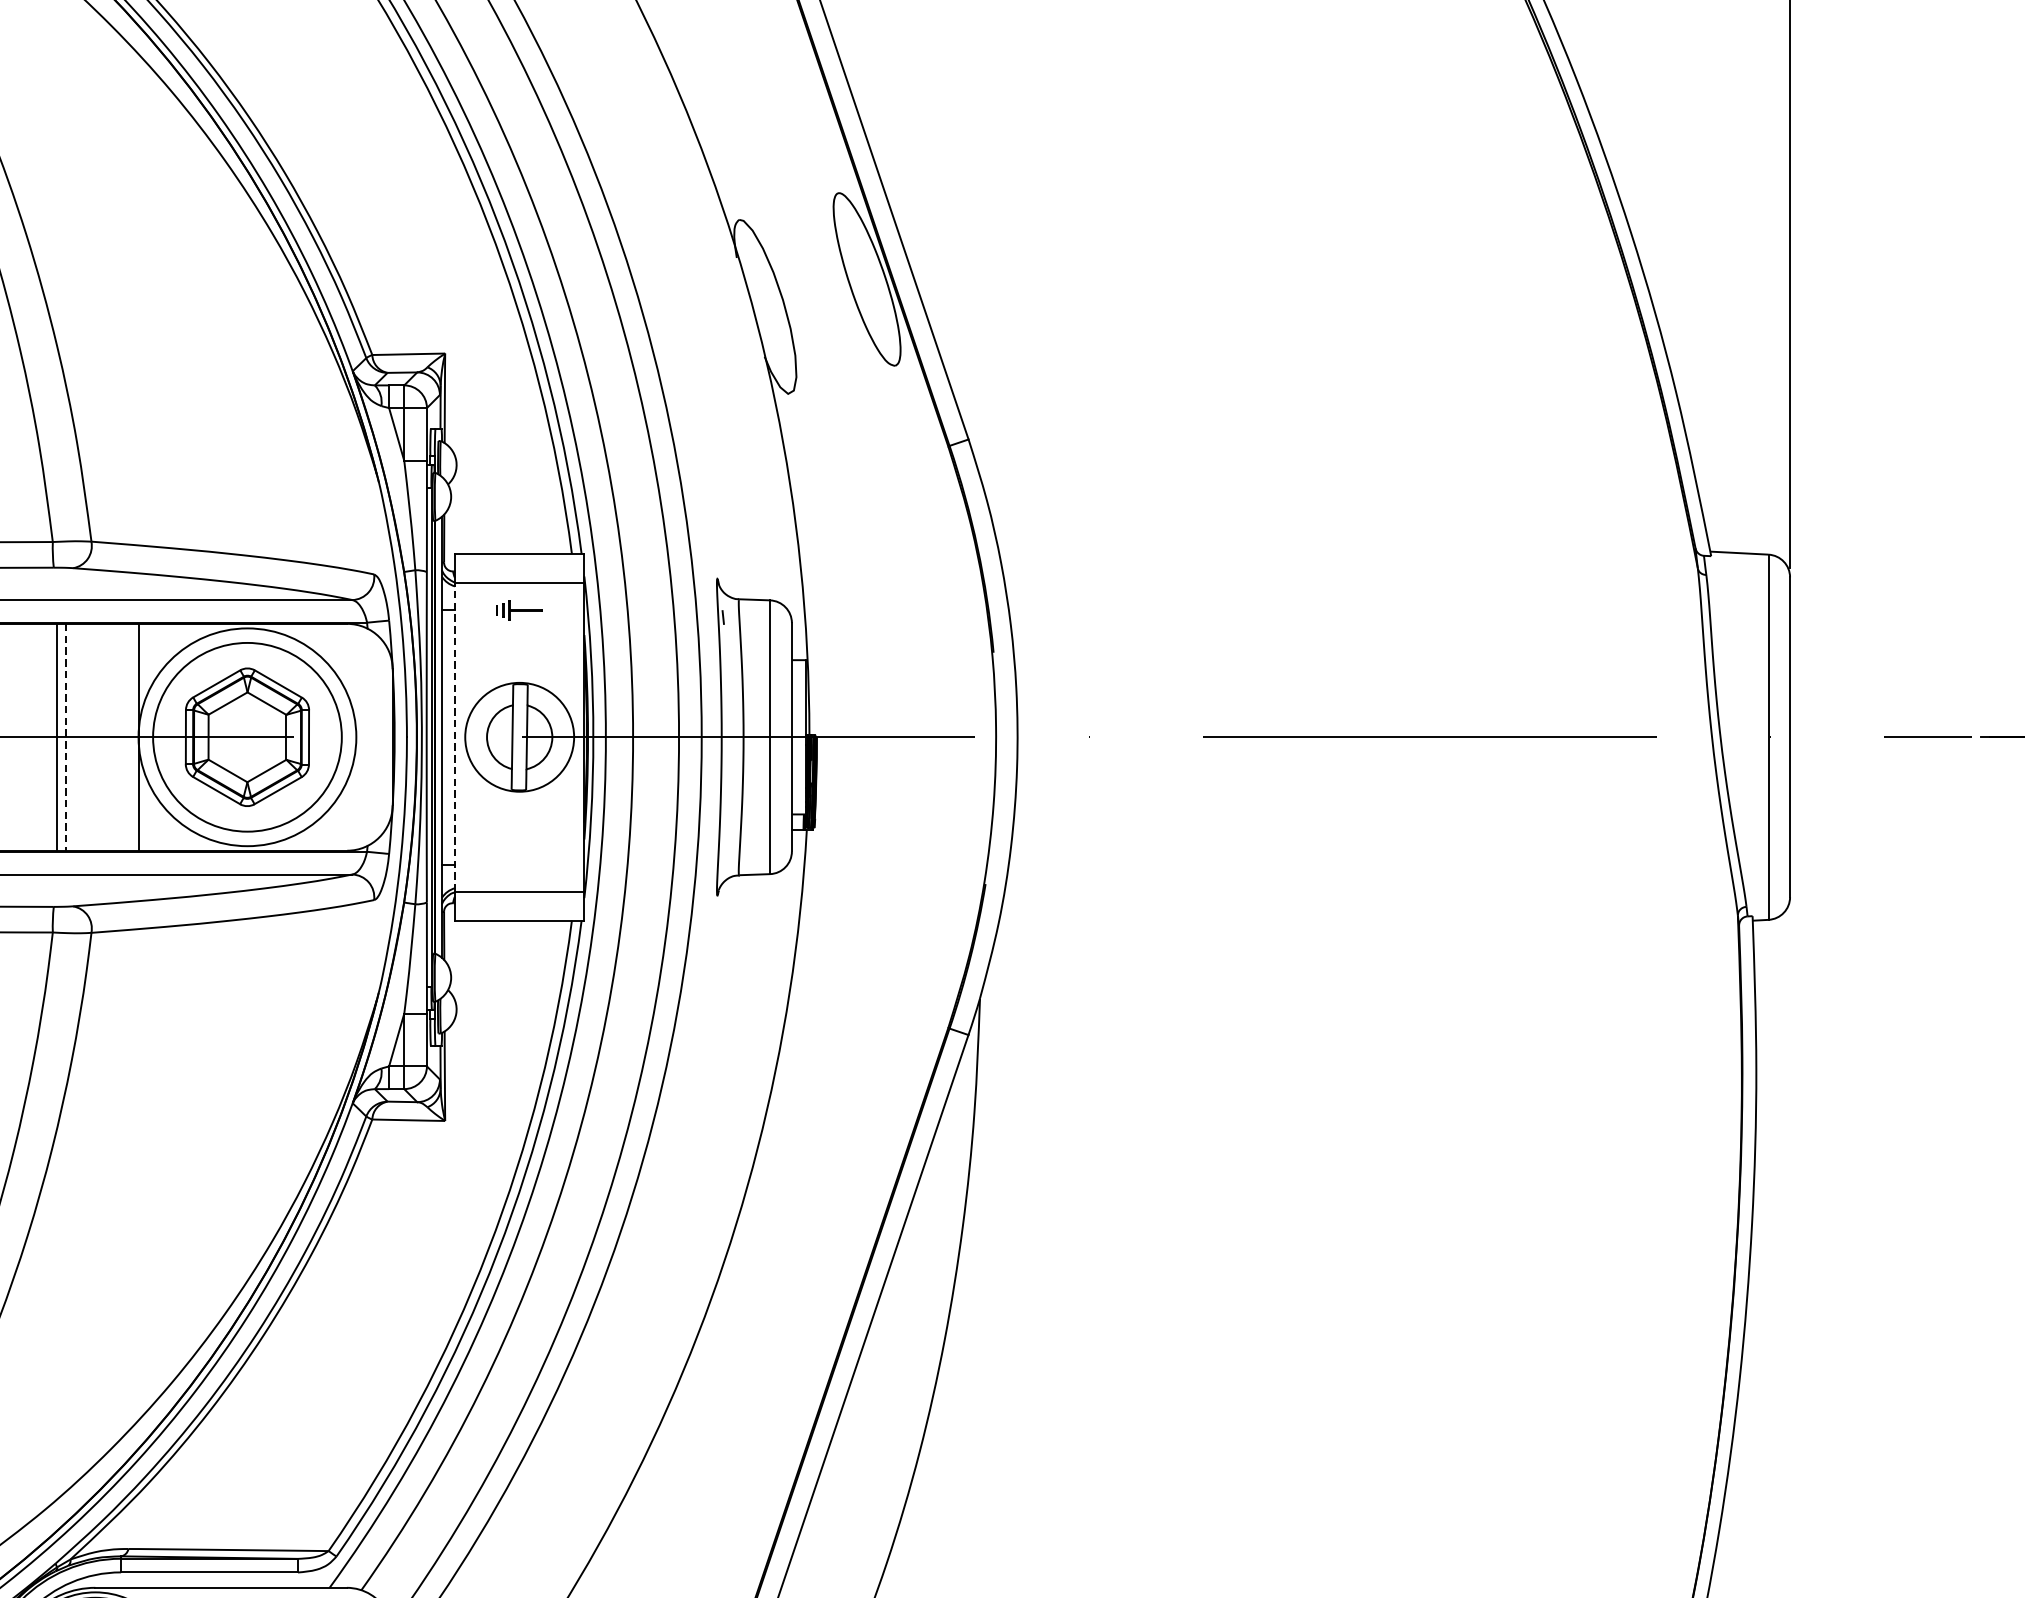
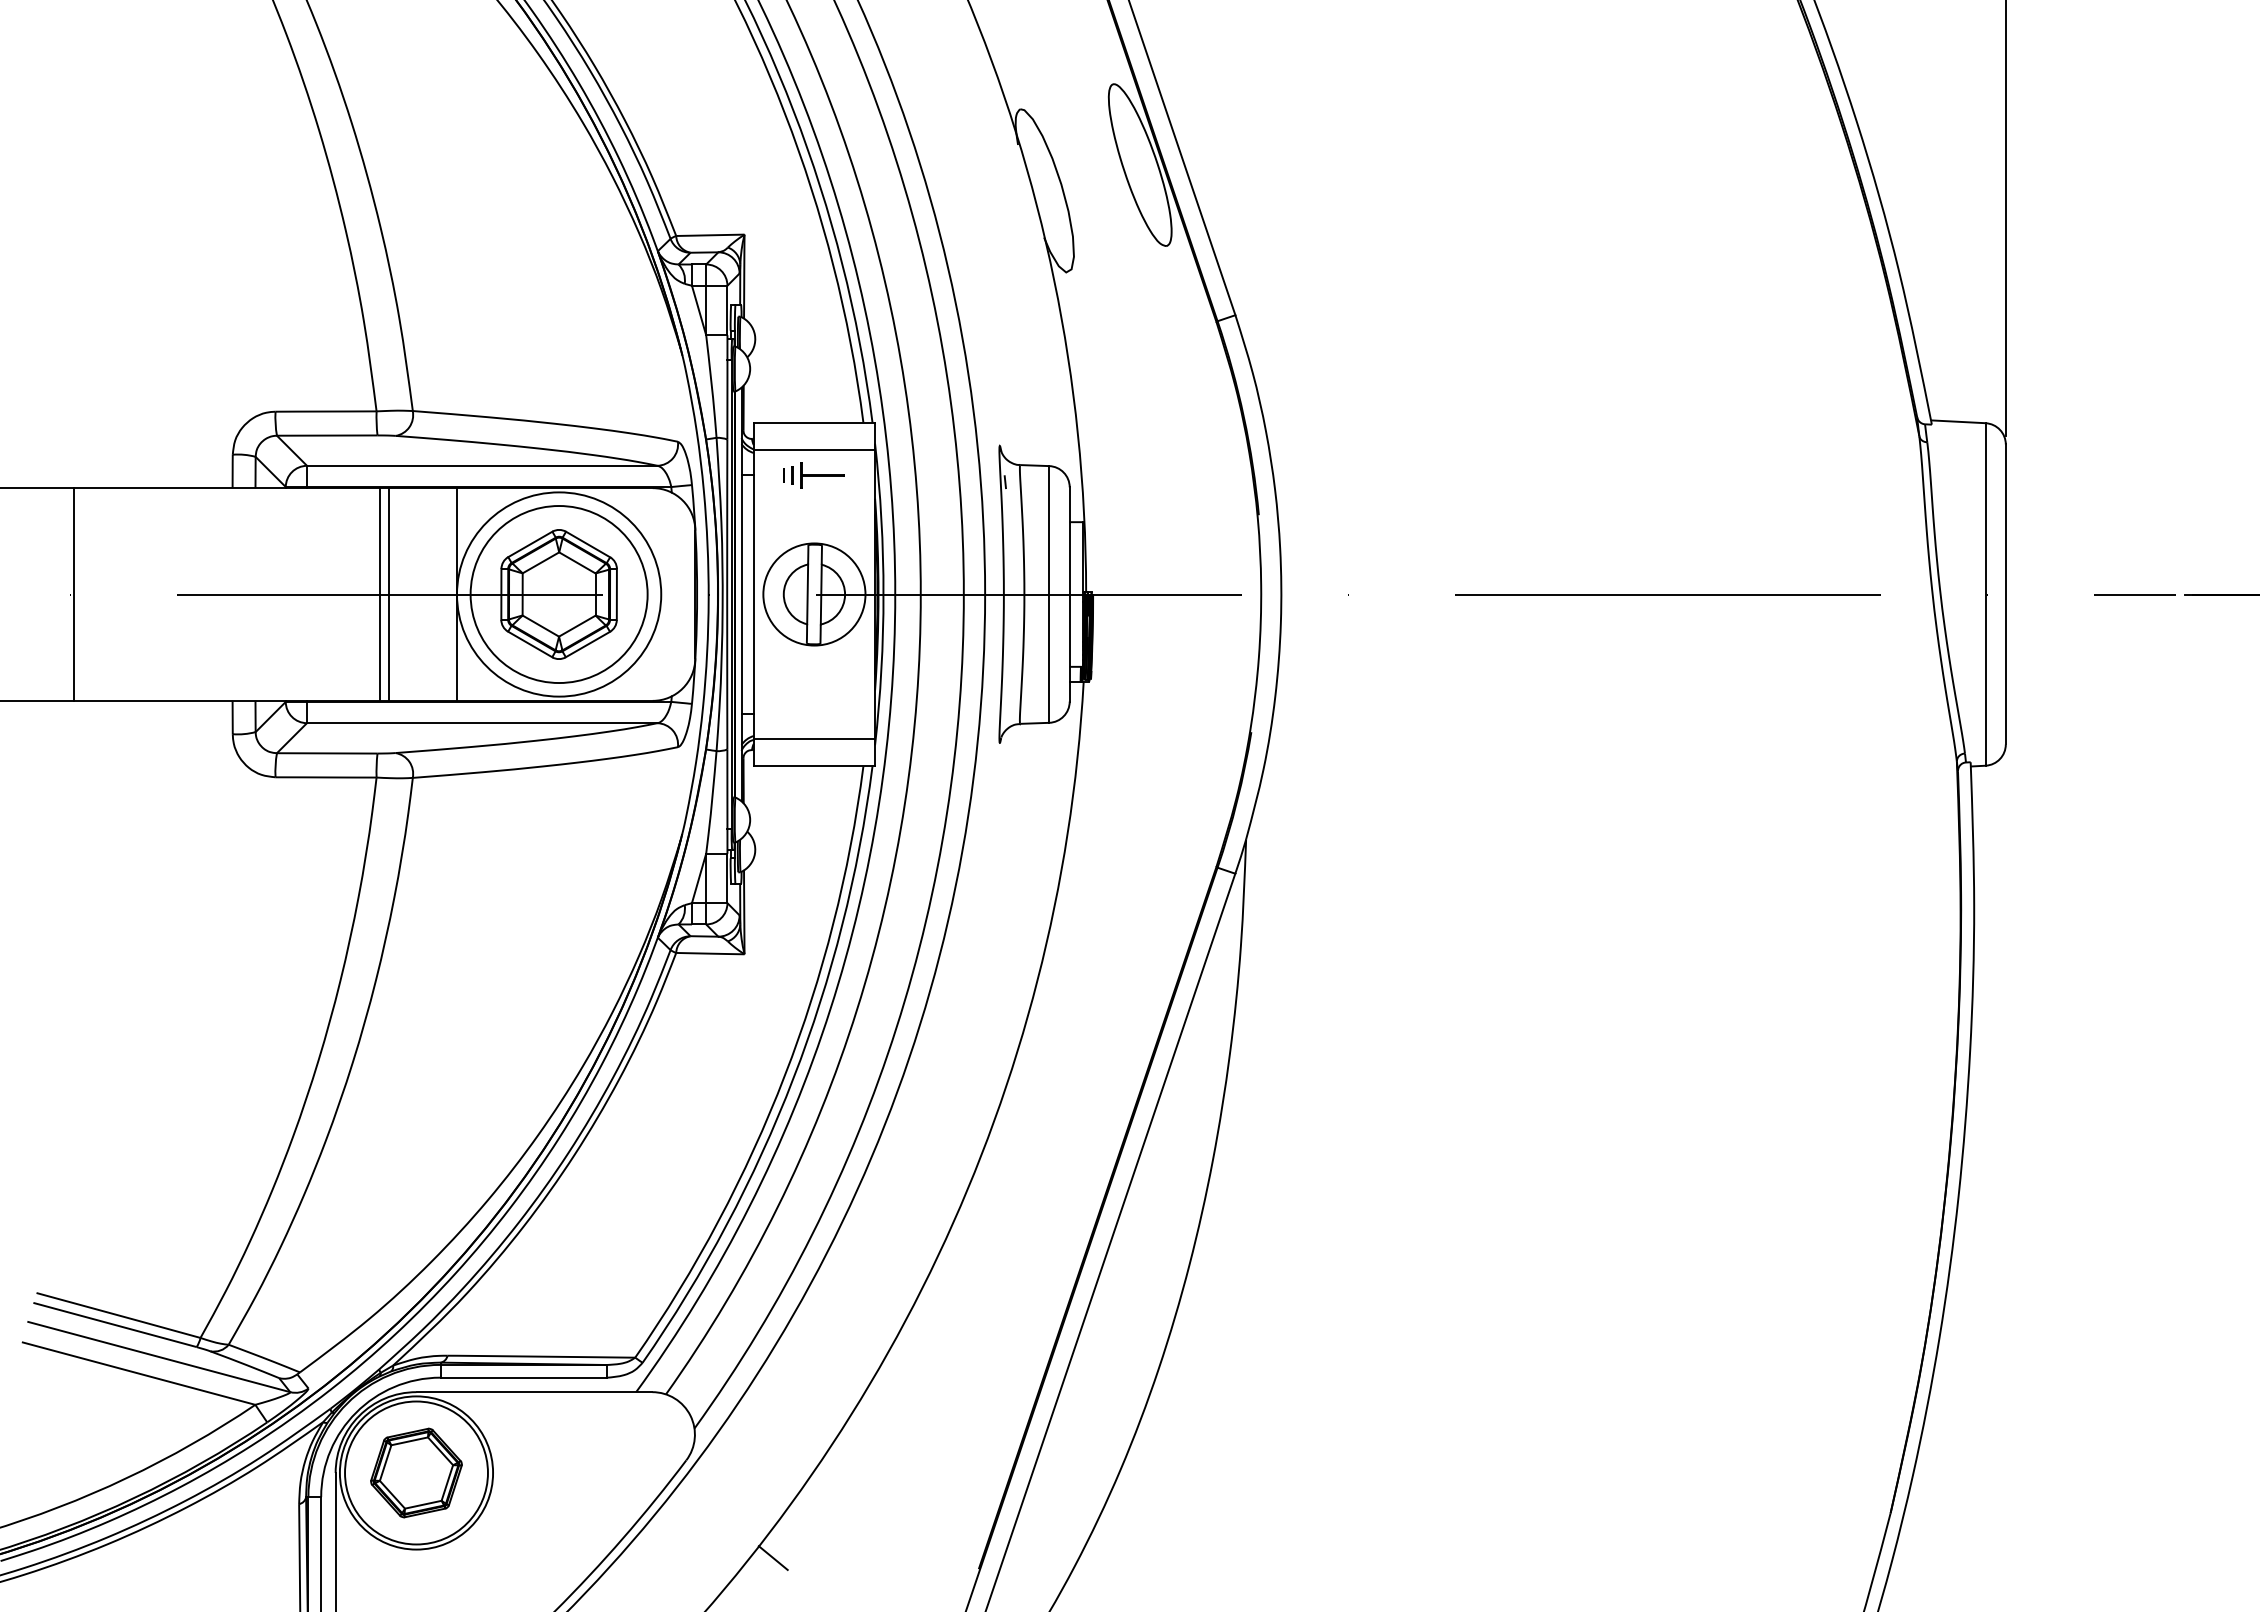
part: (518, 610) -> (813, 475), size x1.43
line: (454, 737) -> (753, 594), dashed -> solid
line: (65, 738) -> (388, 595), dashed -> solid

